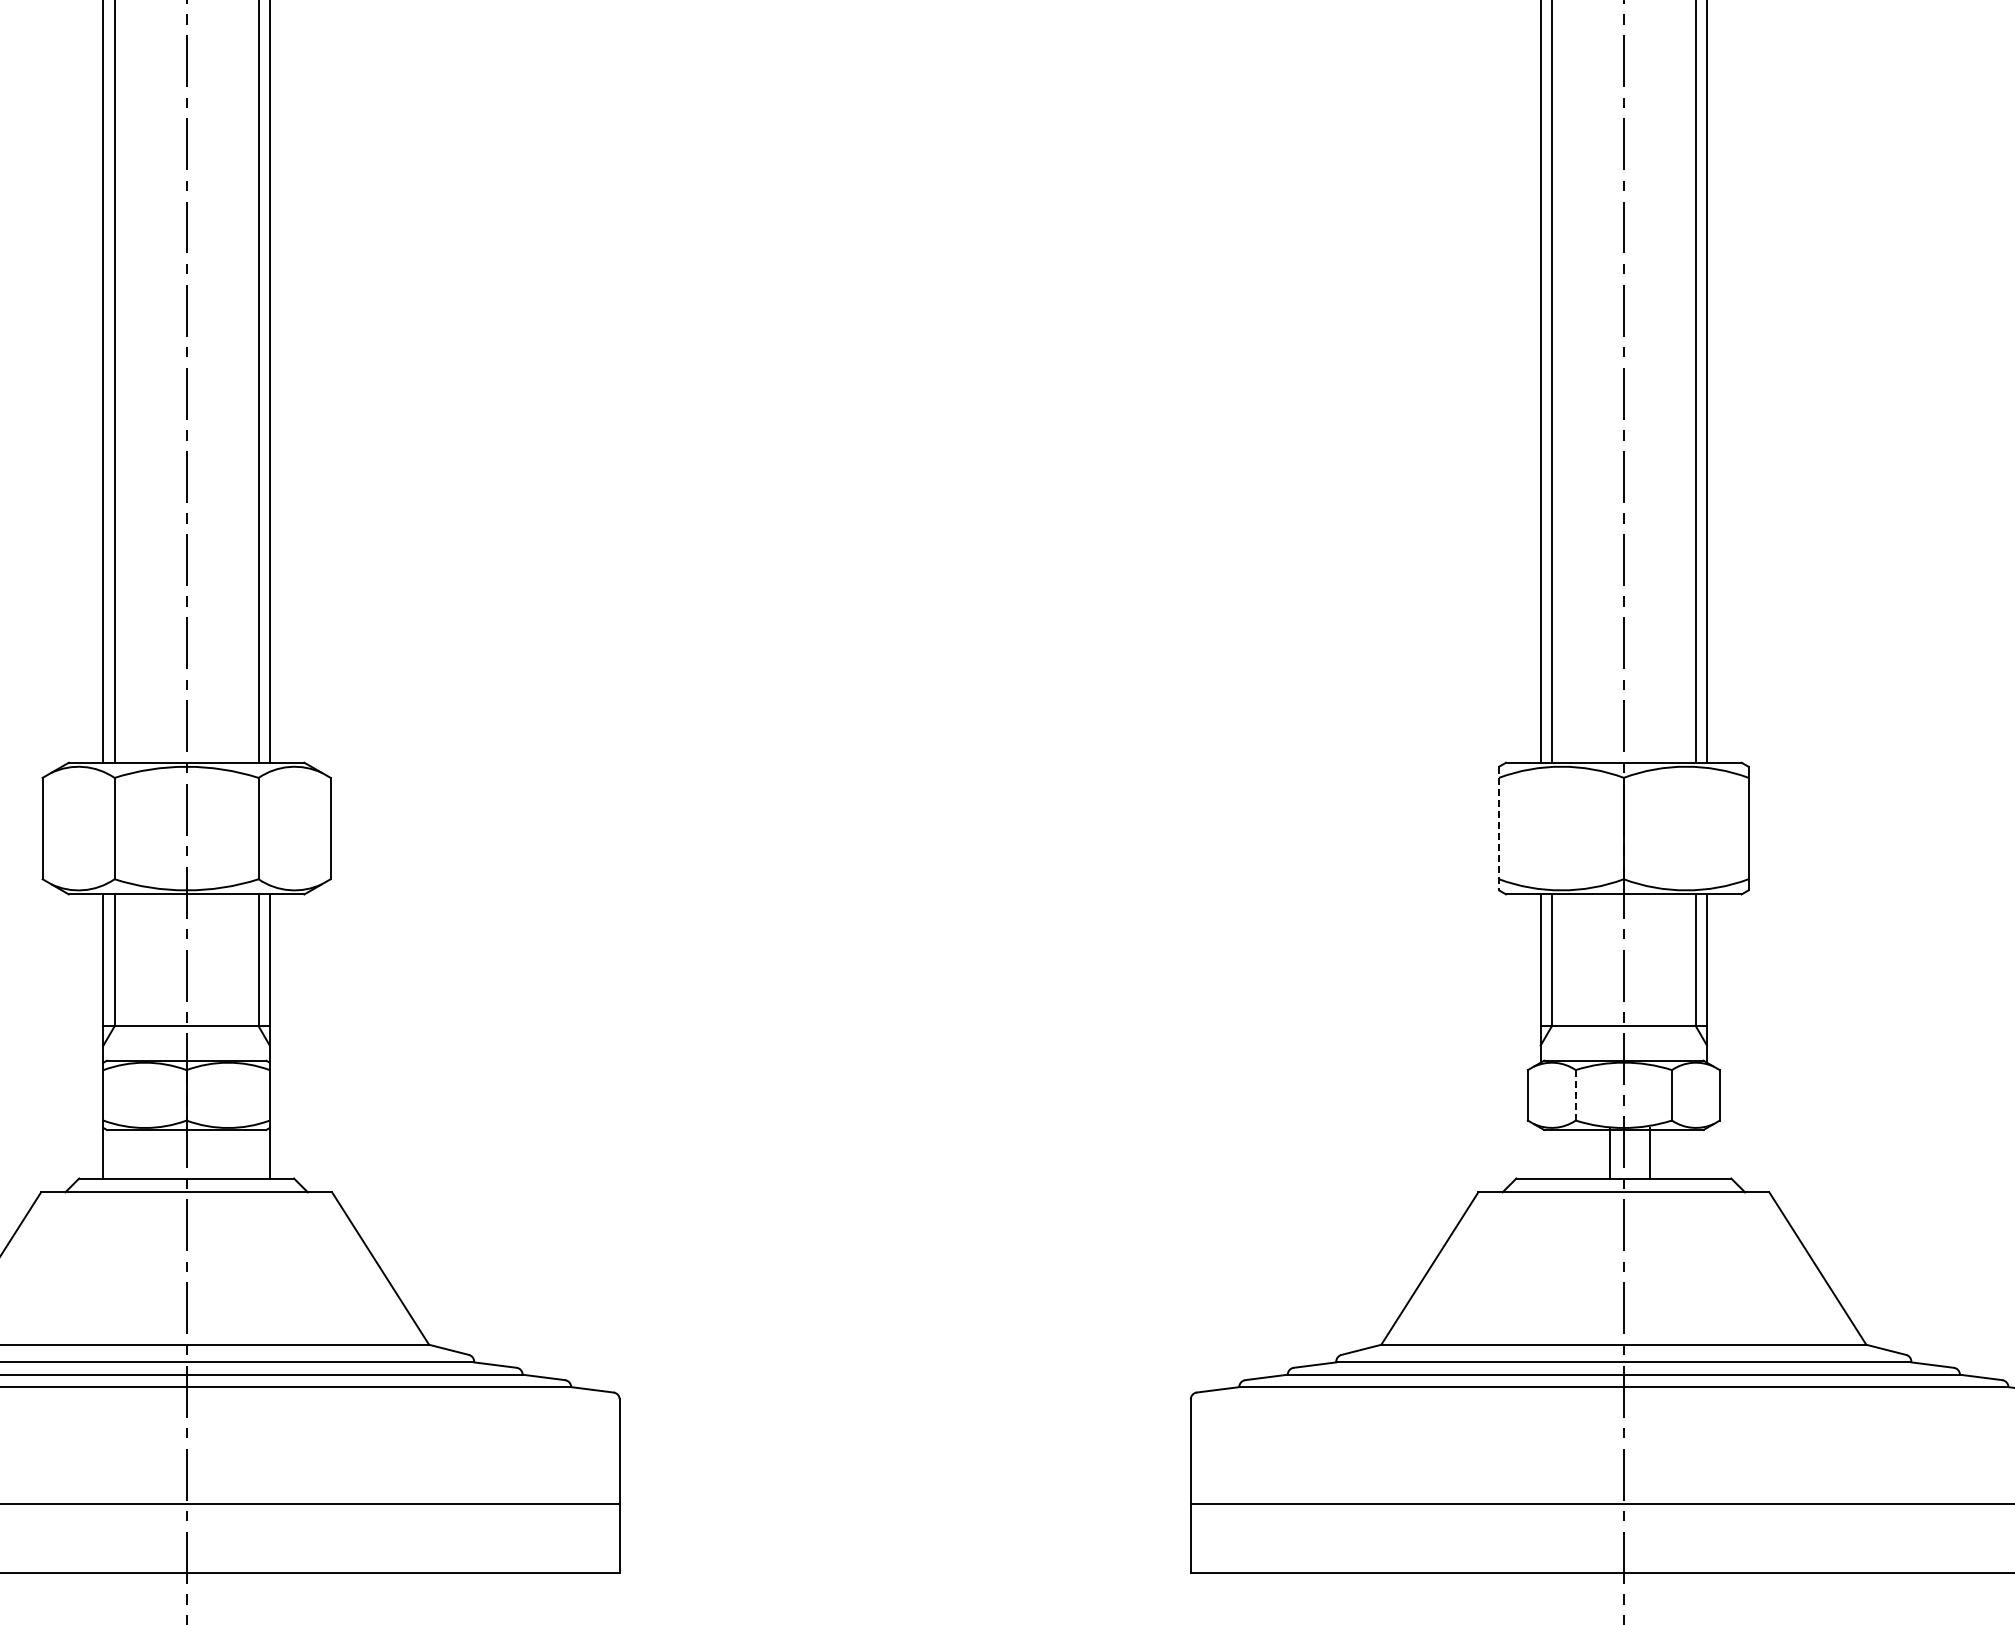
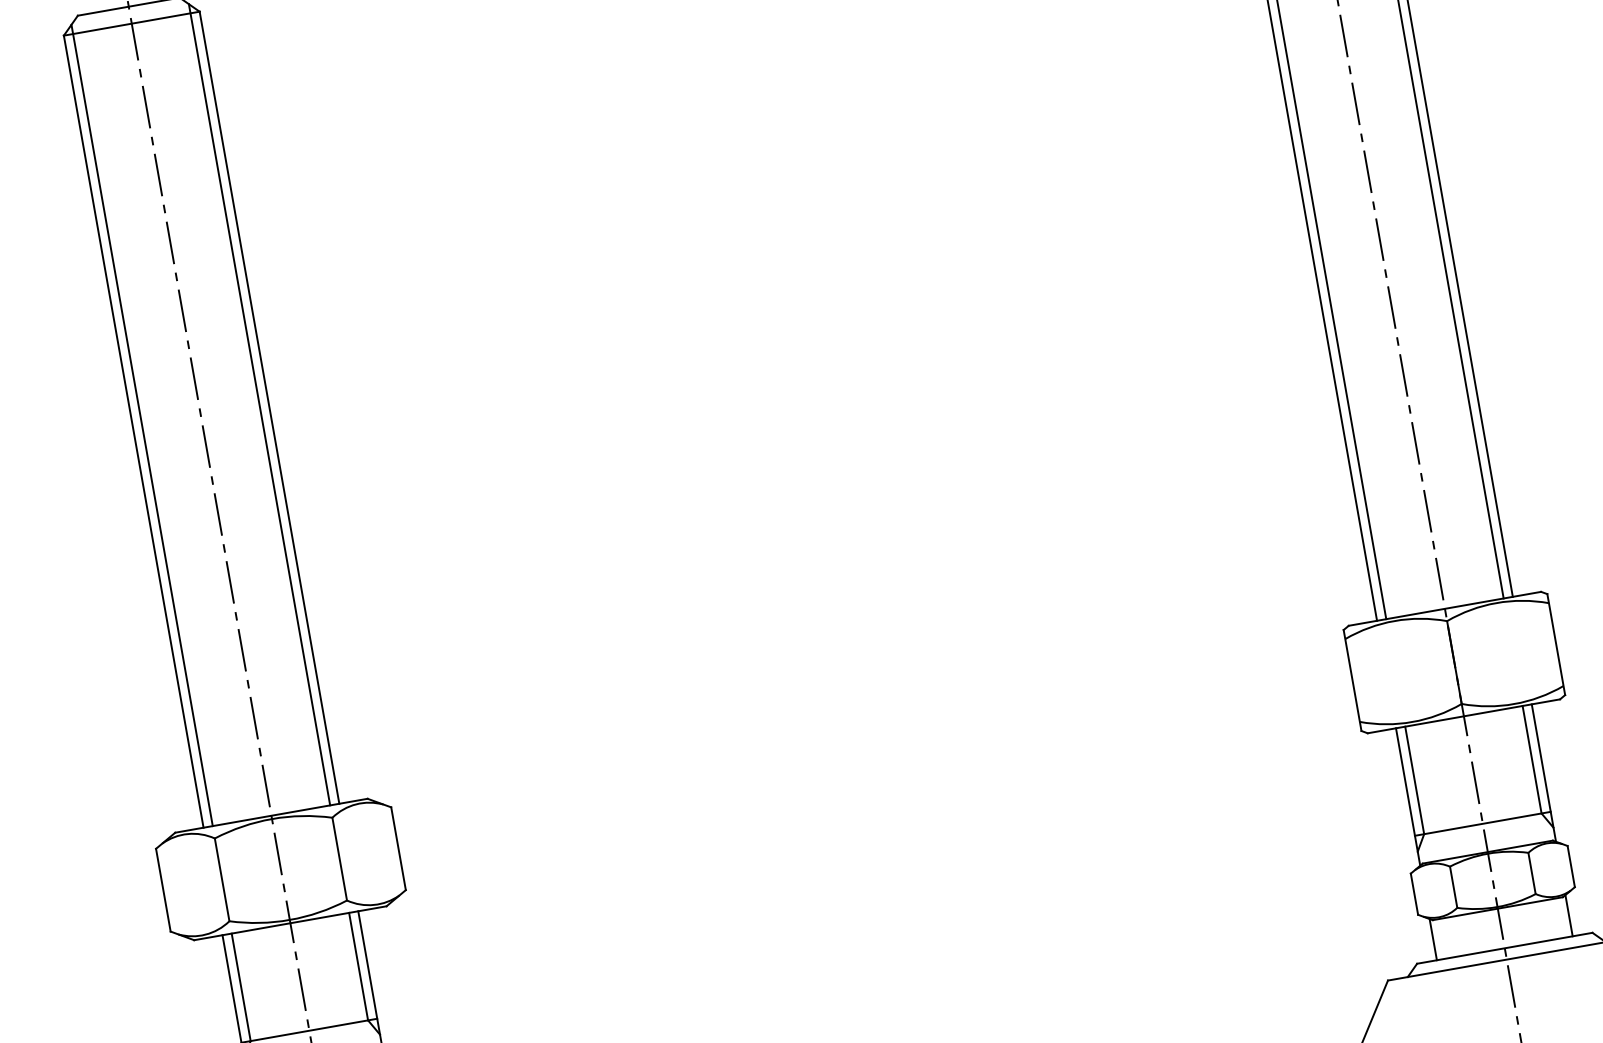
line: (1499, 828) -> (1352, 680), dashed -> solid
line: (1575, 1095) -> (1453, 887), dashed -> solid
line: (1609, 1152) -> (1433, 939), moved
line: (1649, 1152) -> (1568, 915), moved

